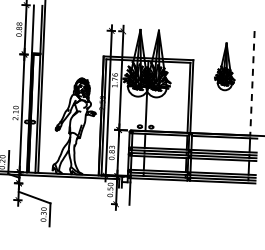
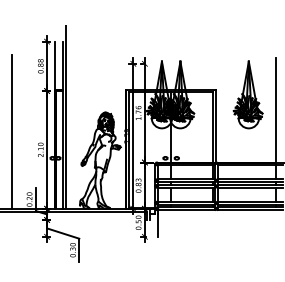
part: (224, 66) -> (247, 94), size x1.43
line: (252, 83) -> (276, 110), dashed -> solid

